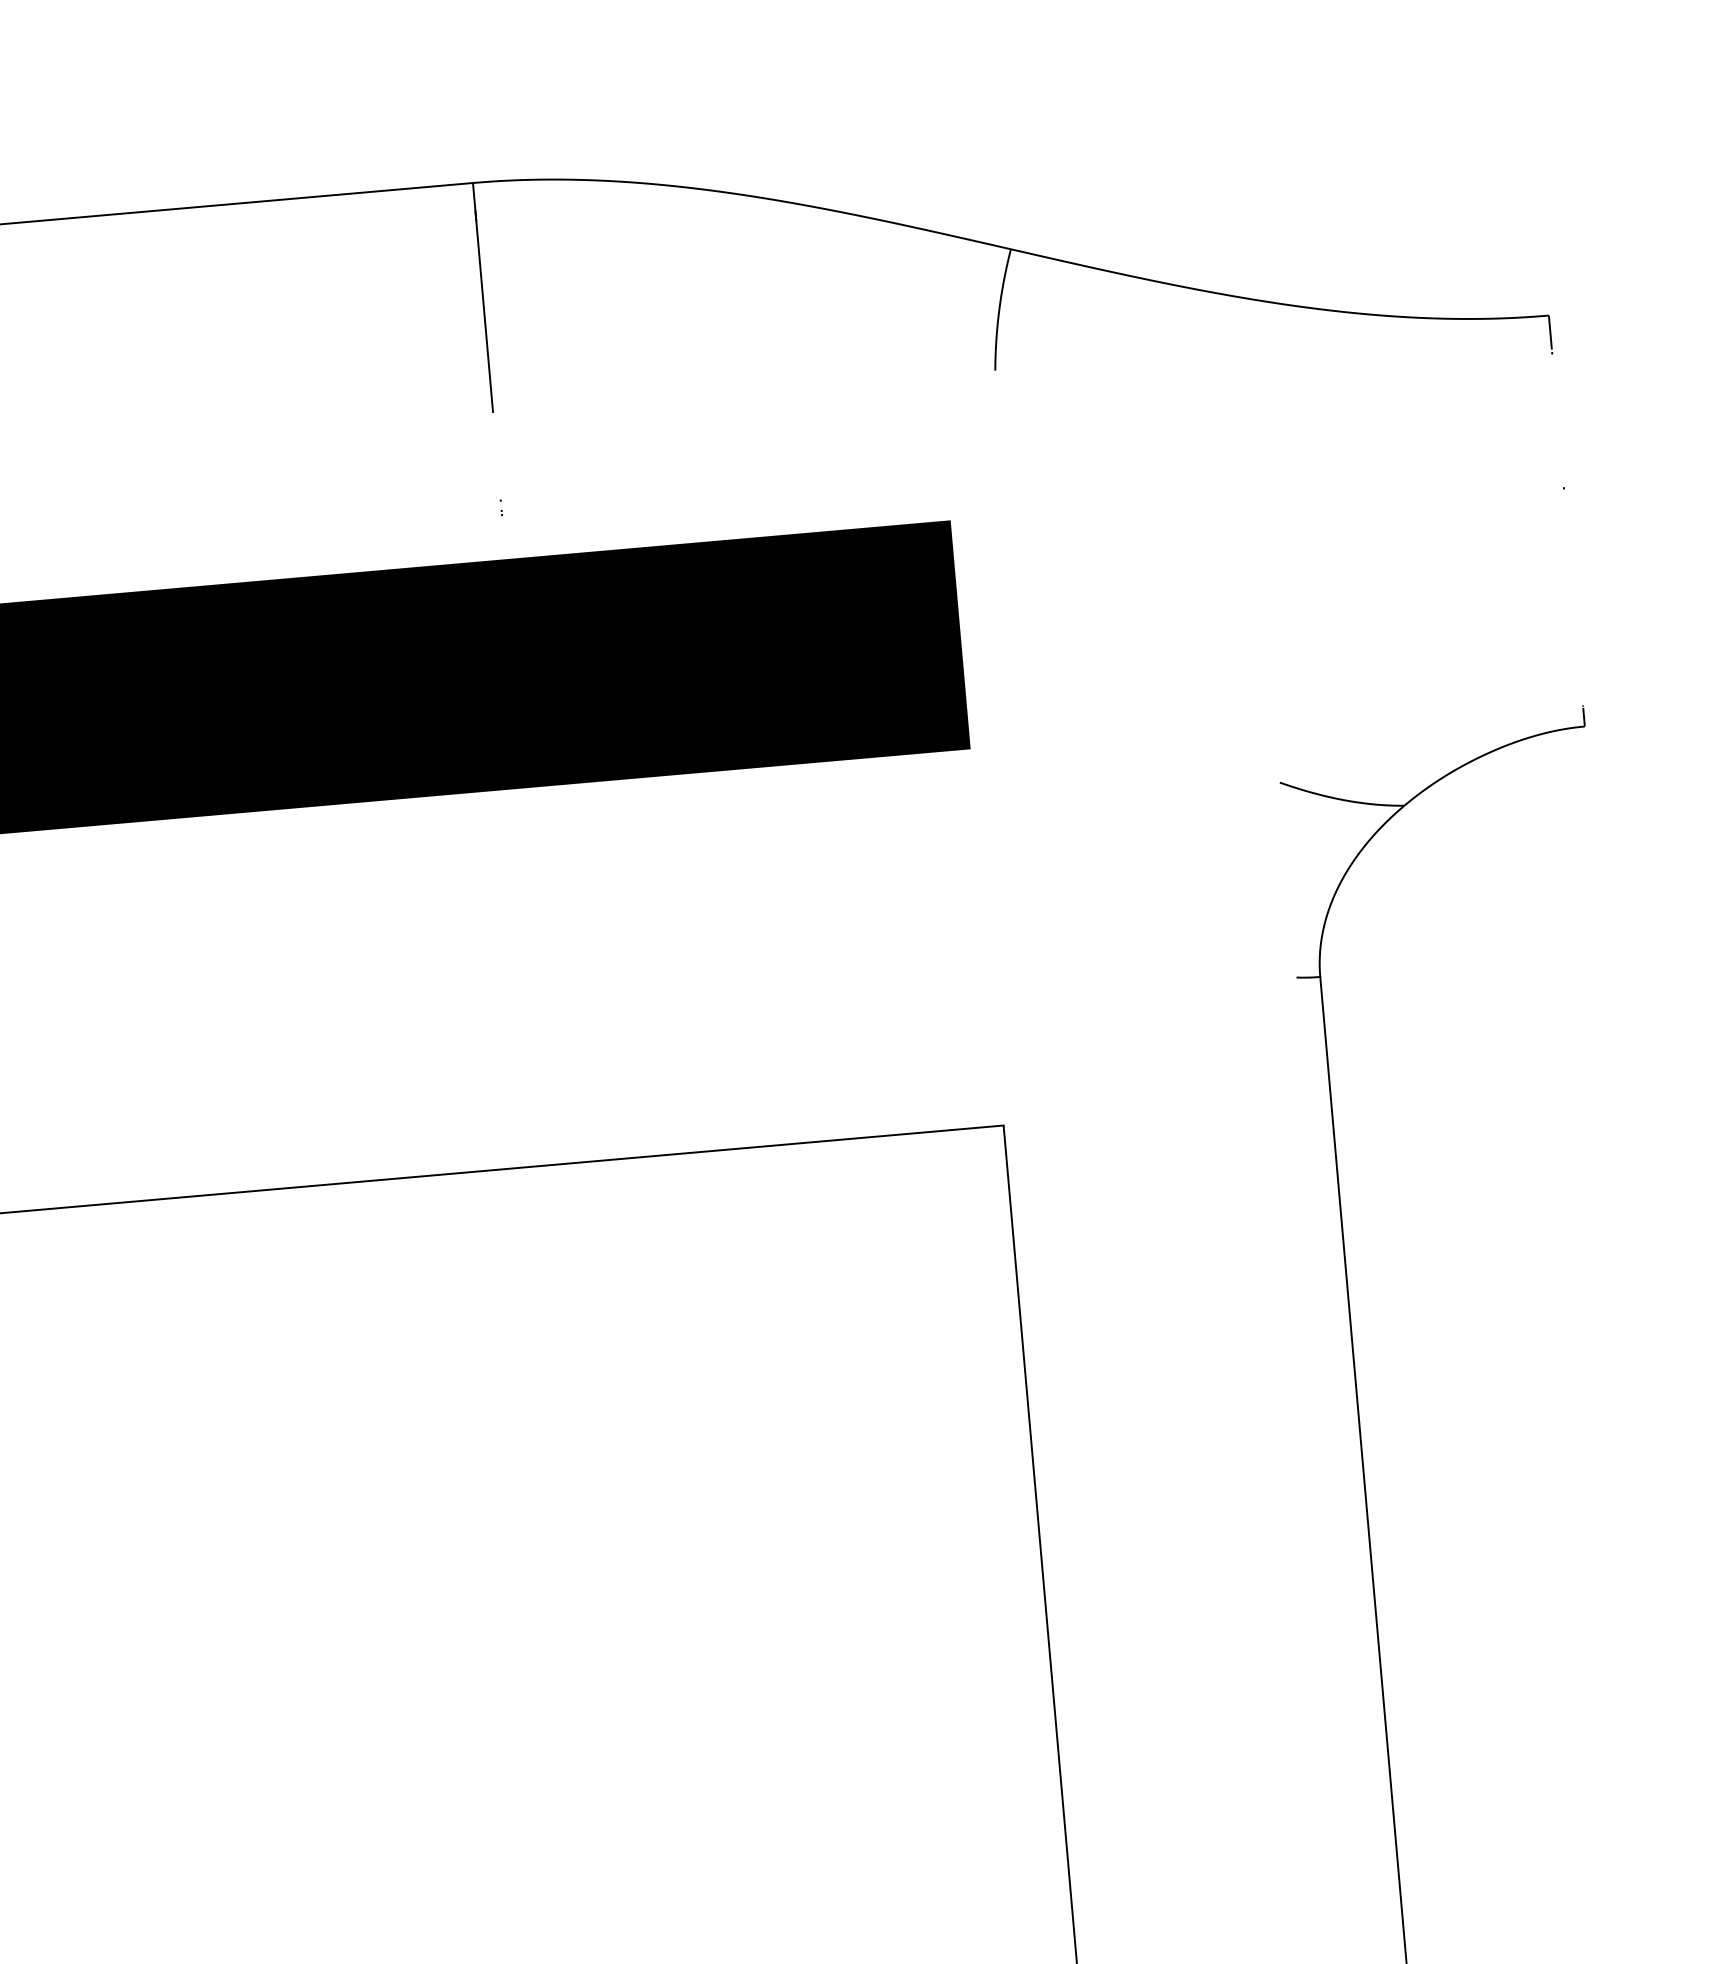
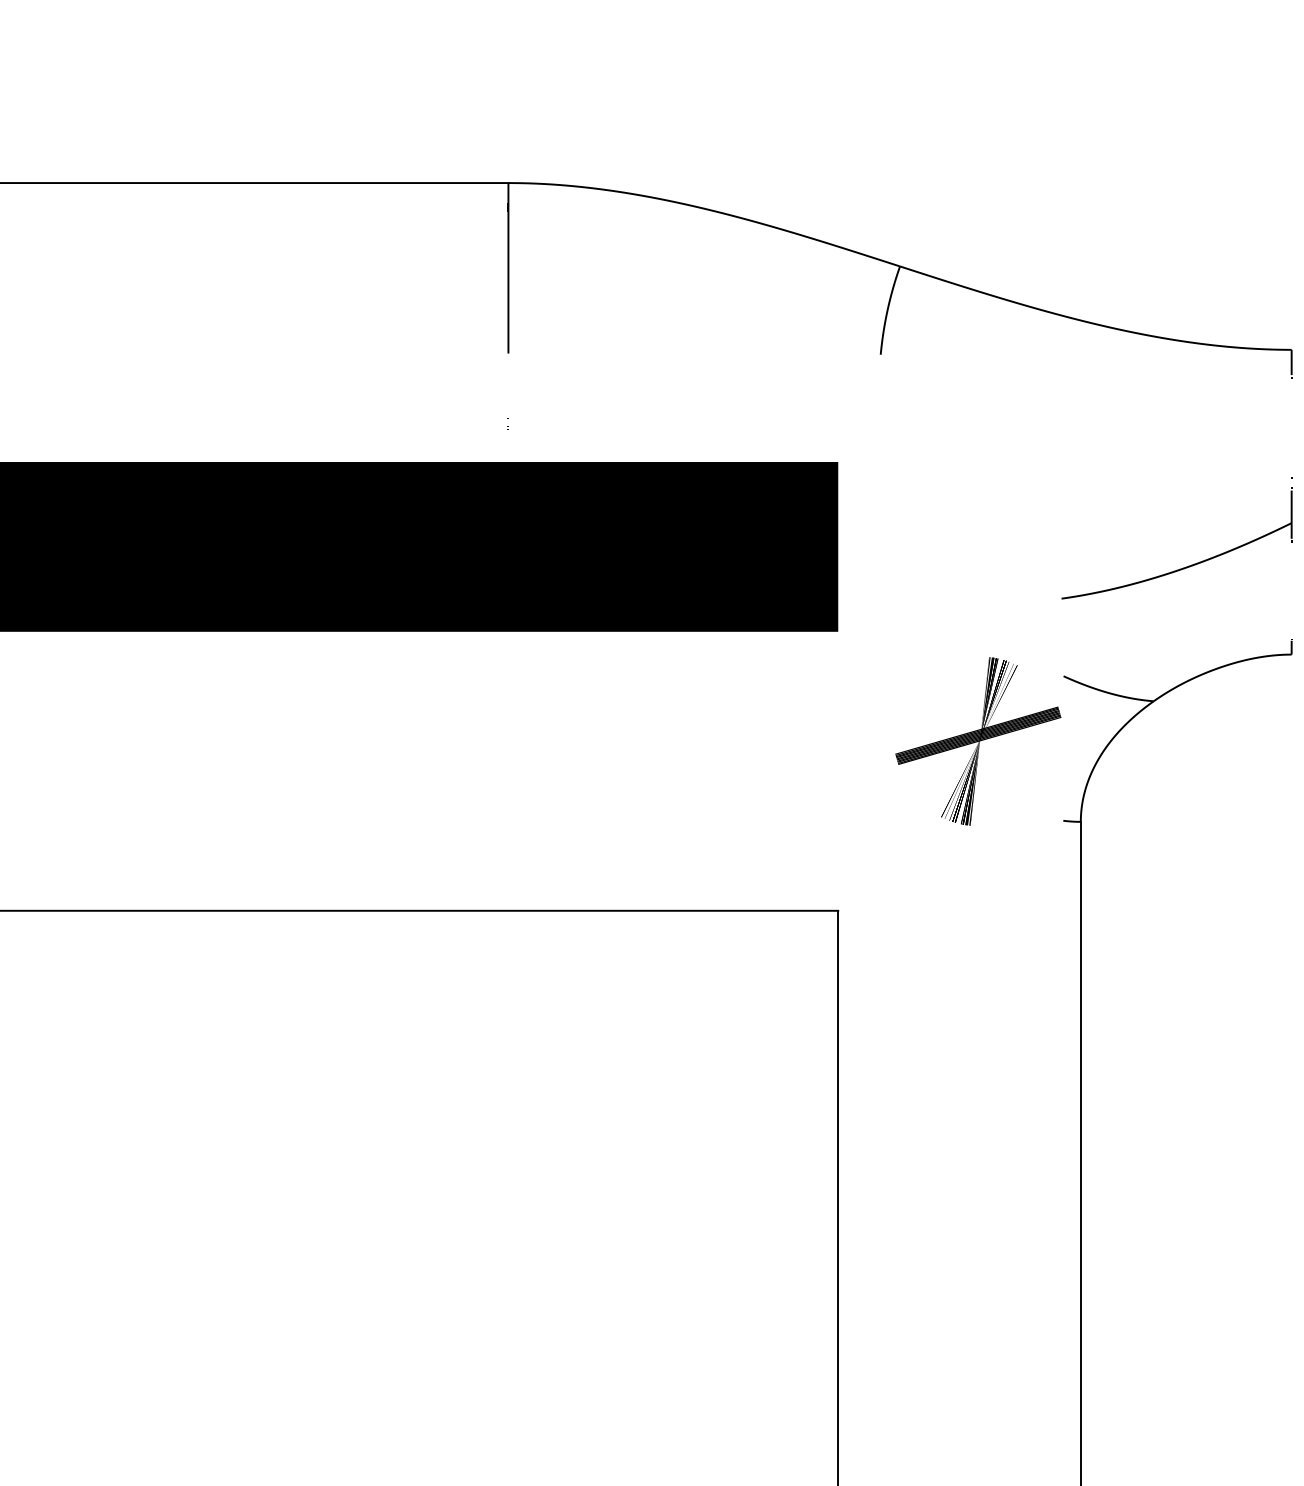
part: (1431, 620) -> (1185, 566), added
part: (1172, 880) -> (978, 741), added

